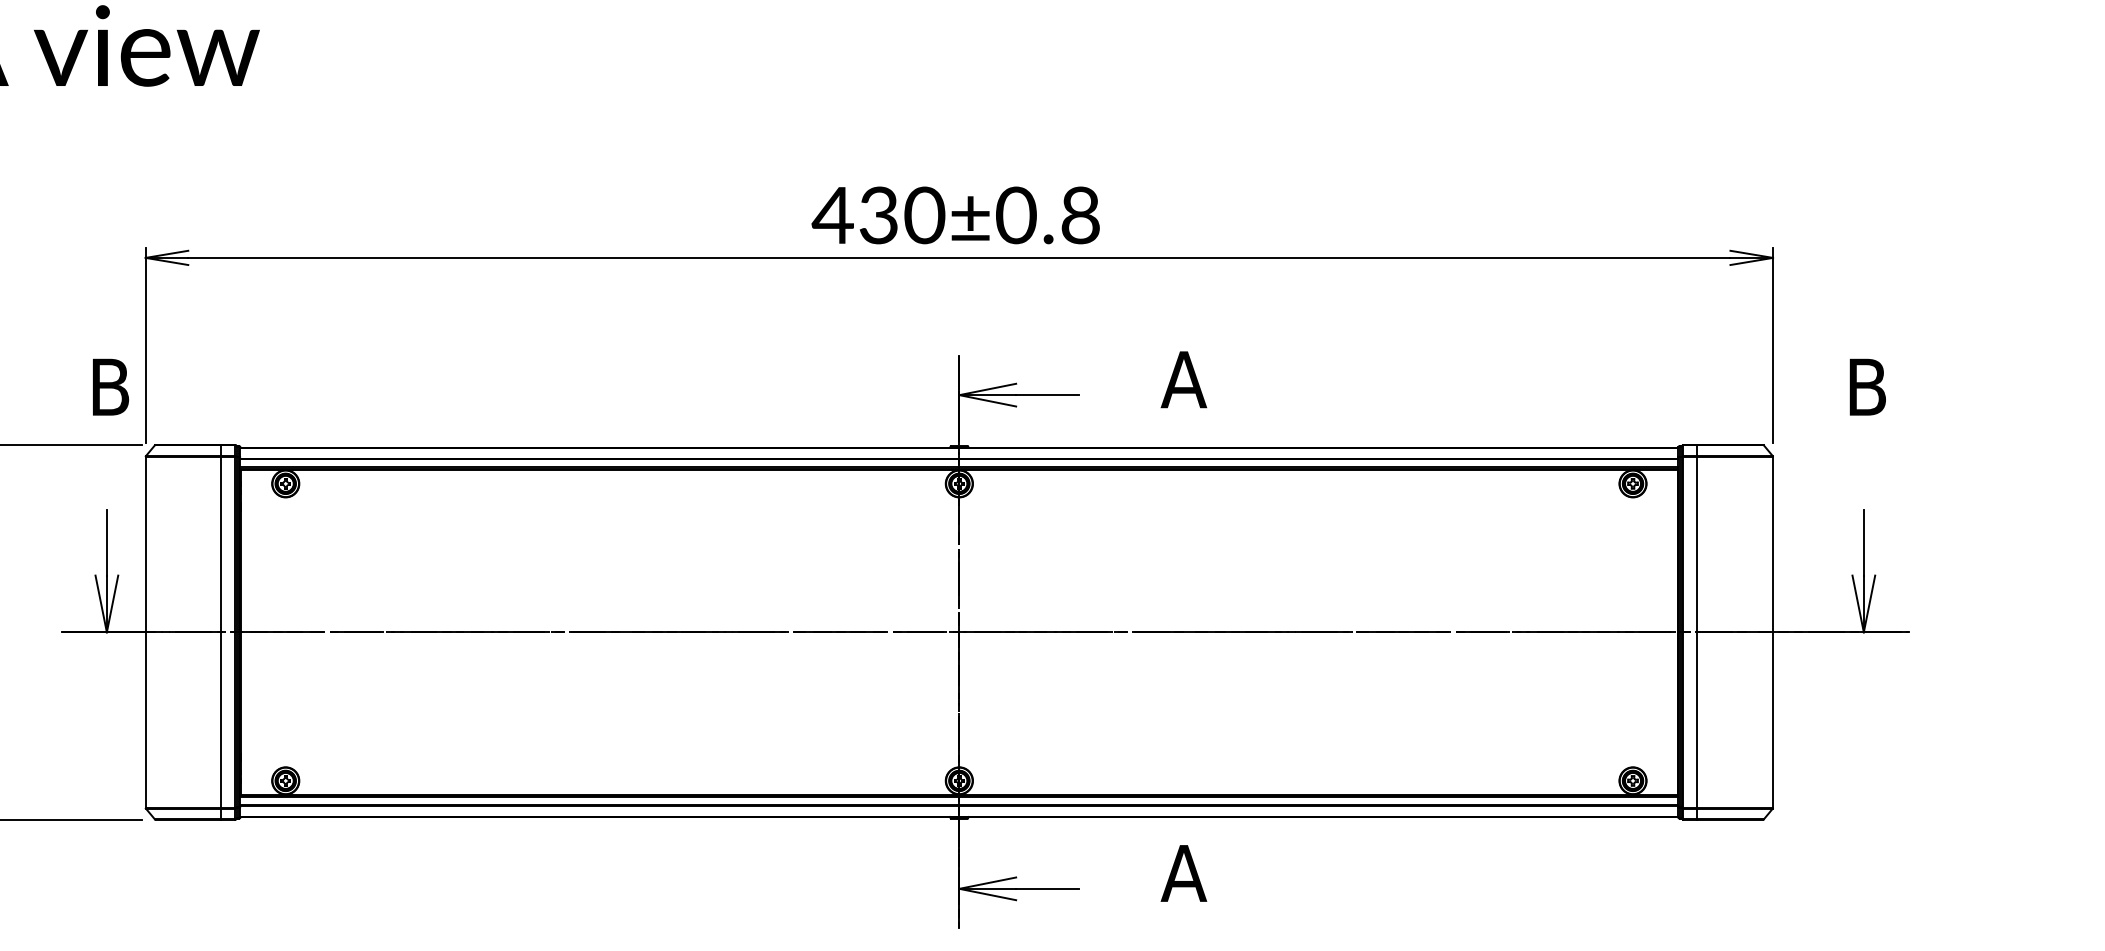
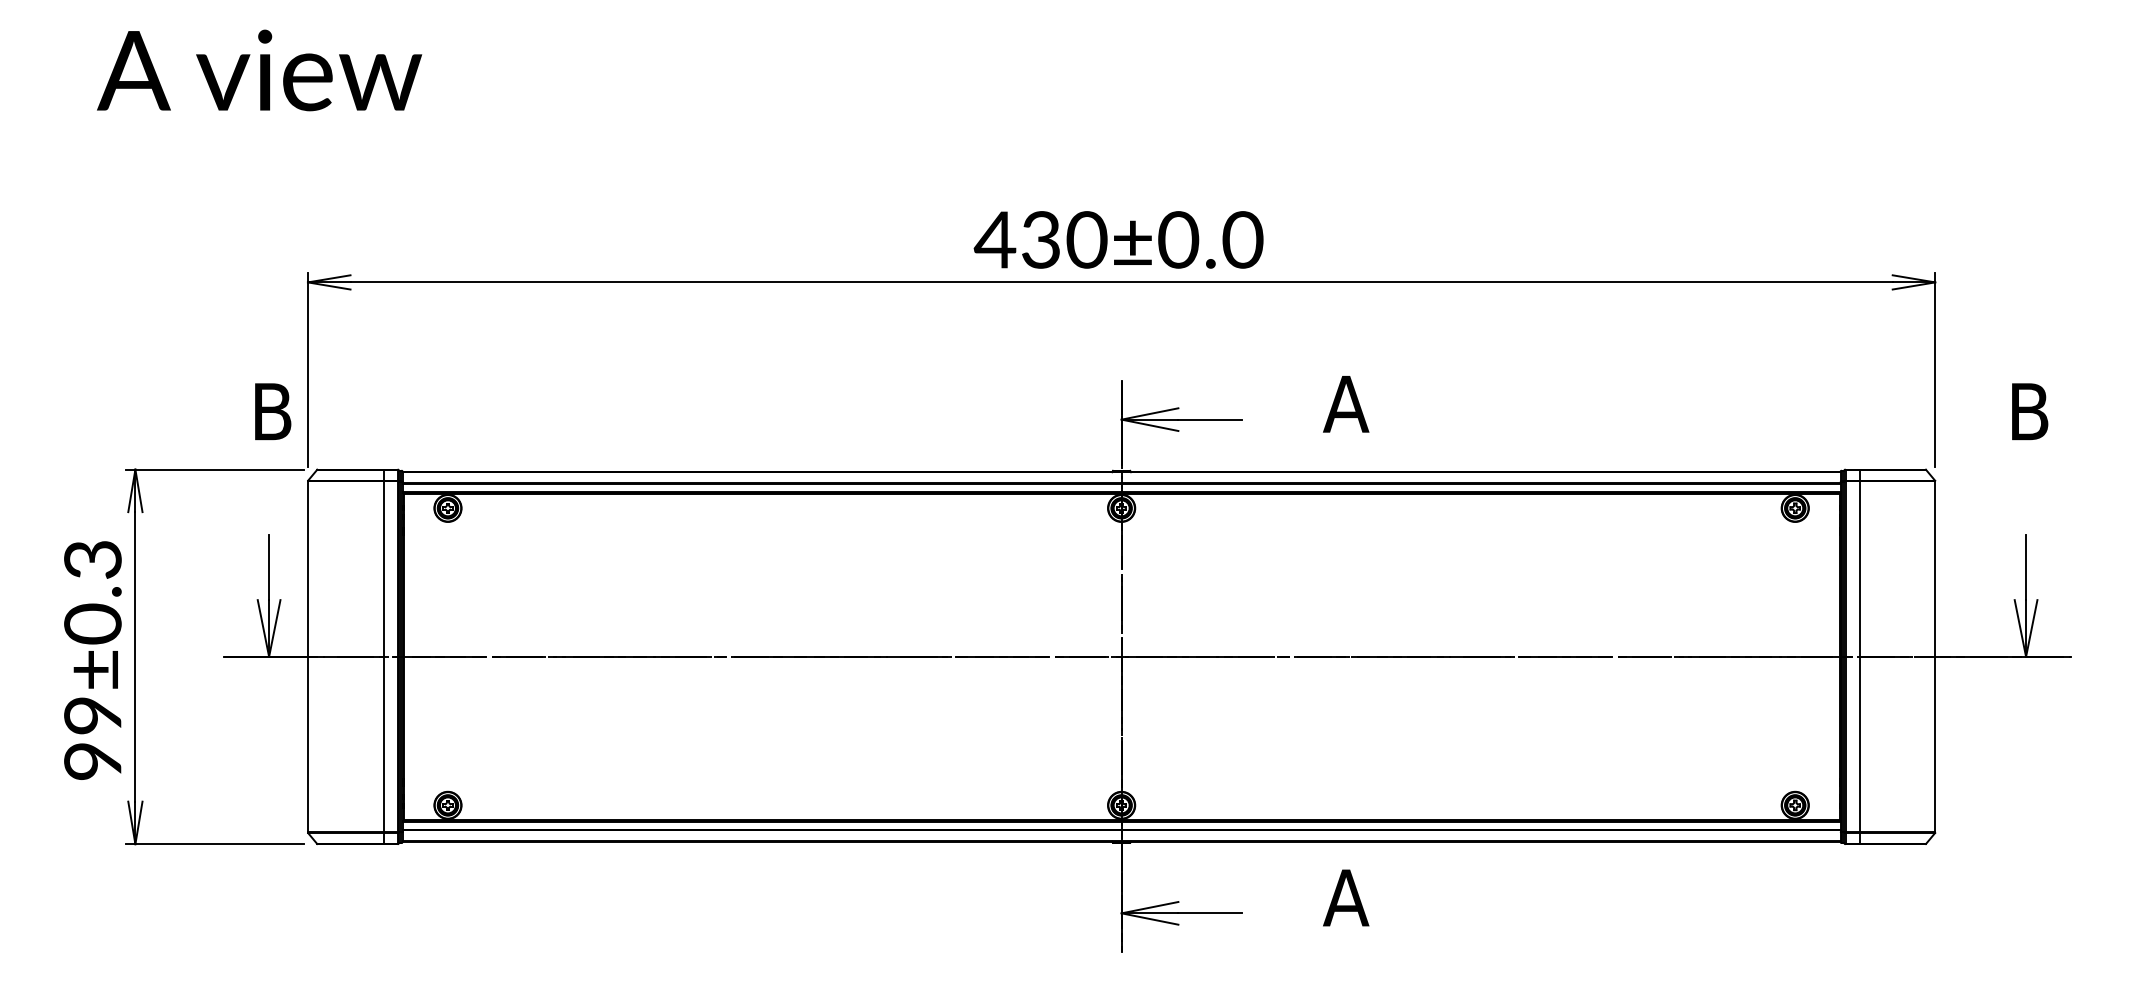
text: (1080, 215) -> (1242, 239), 430±0.8 -> 430±0.0

